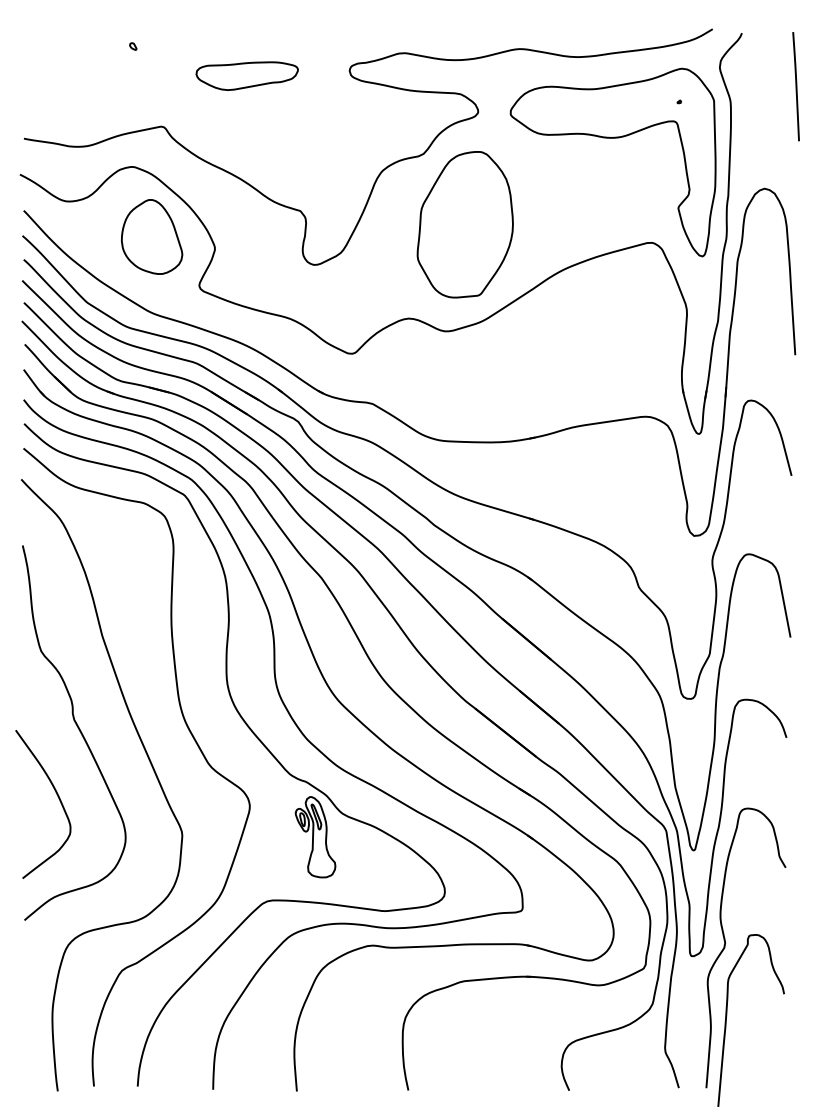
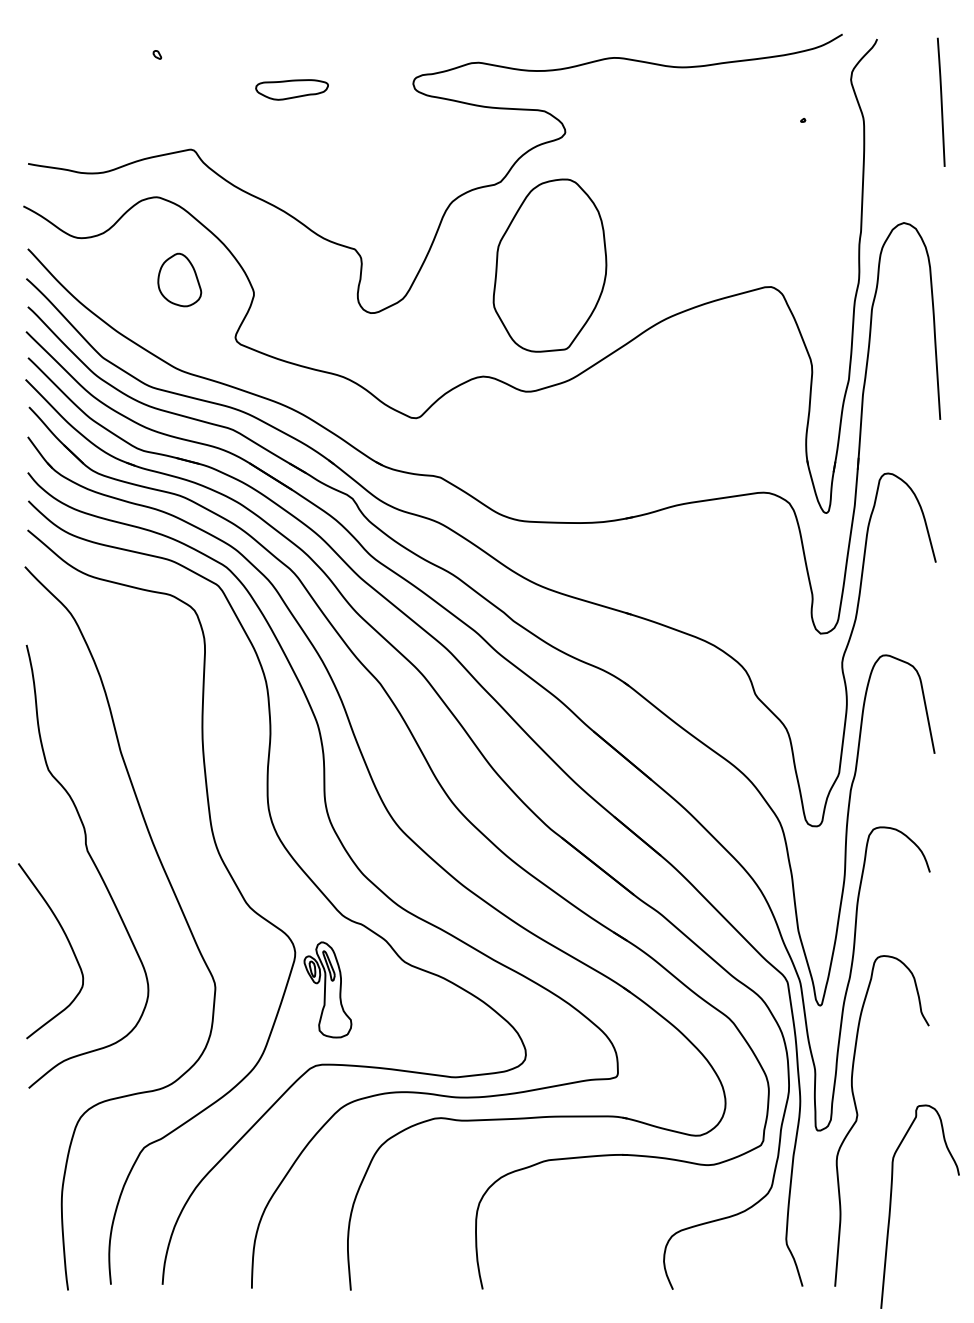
part: (246, 75) -> (291, 89), size x0.6
part: (612, 138) -> (724, 163), removed
part: (151, 236) -> (179, 279), size x0.6
part: (315, 836) -> (327, 989), moved
curve: (726, 1020) -> (891, 1206), moved

